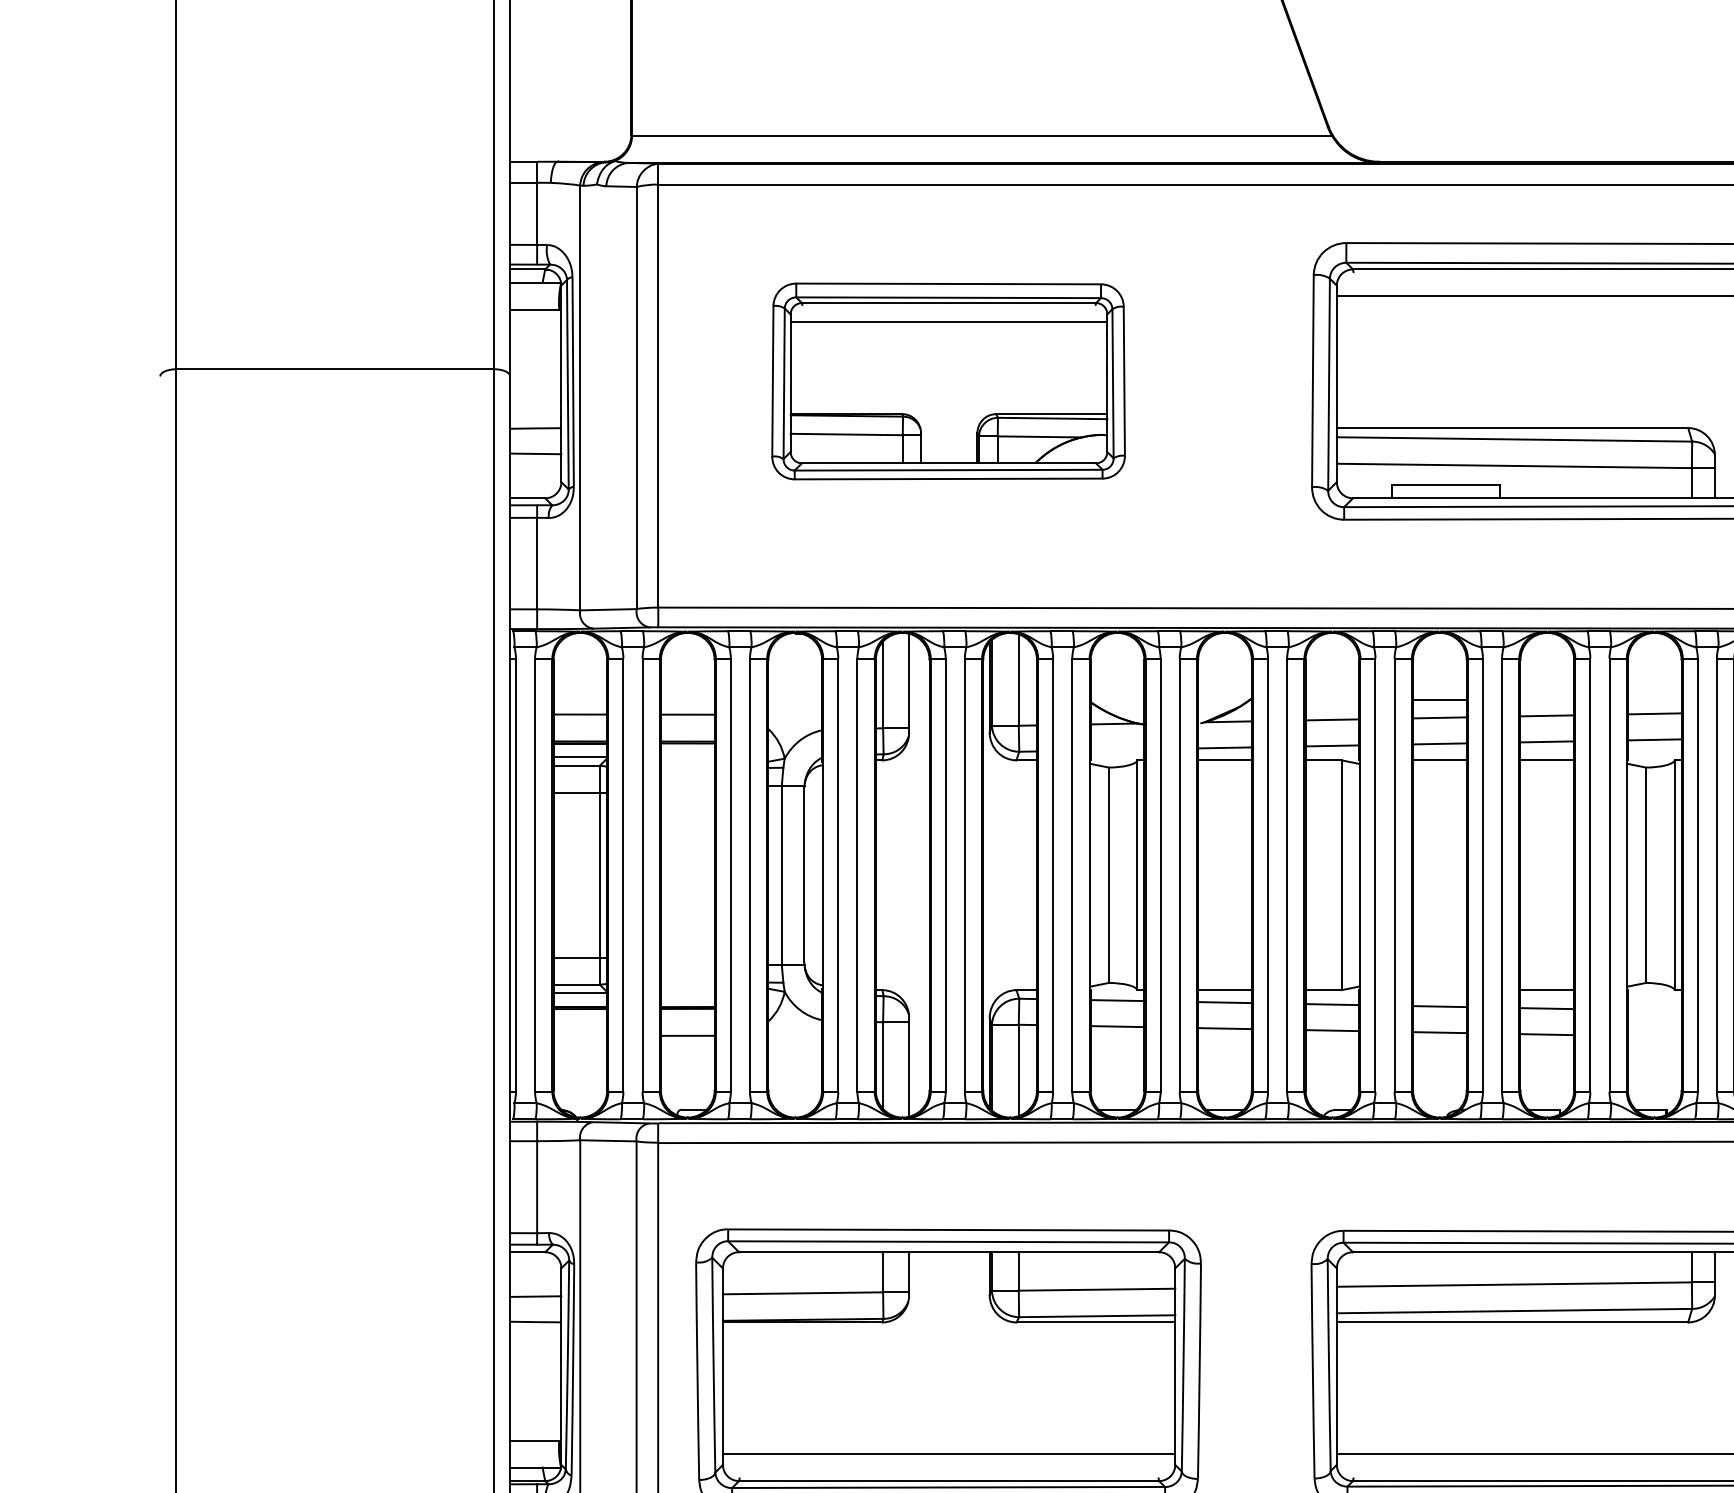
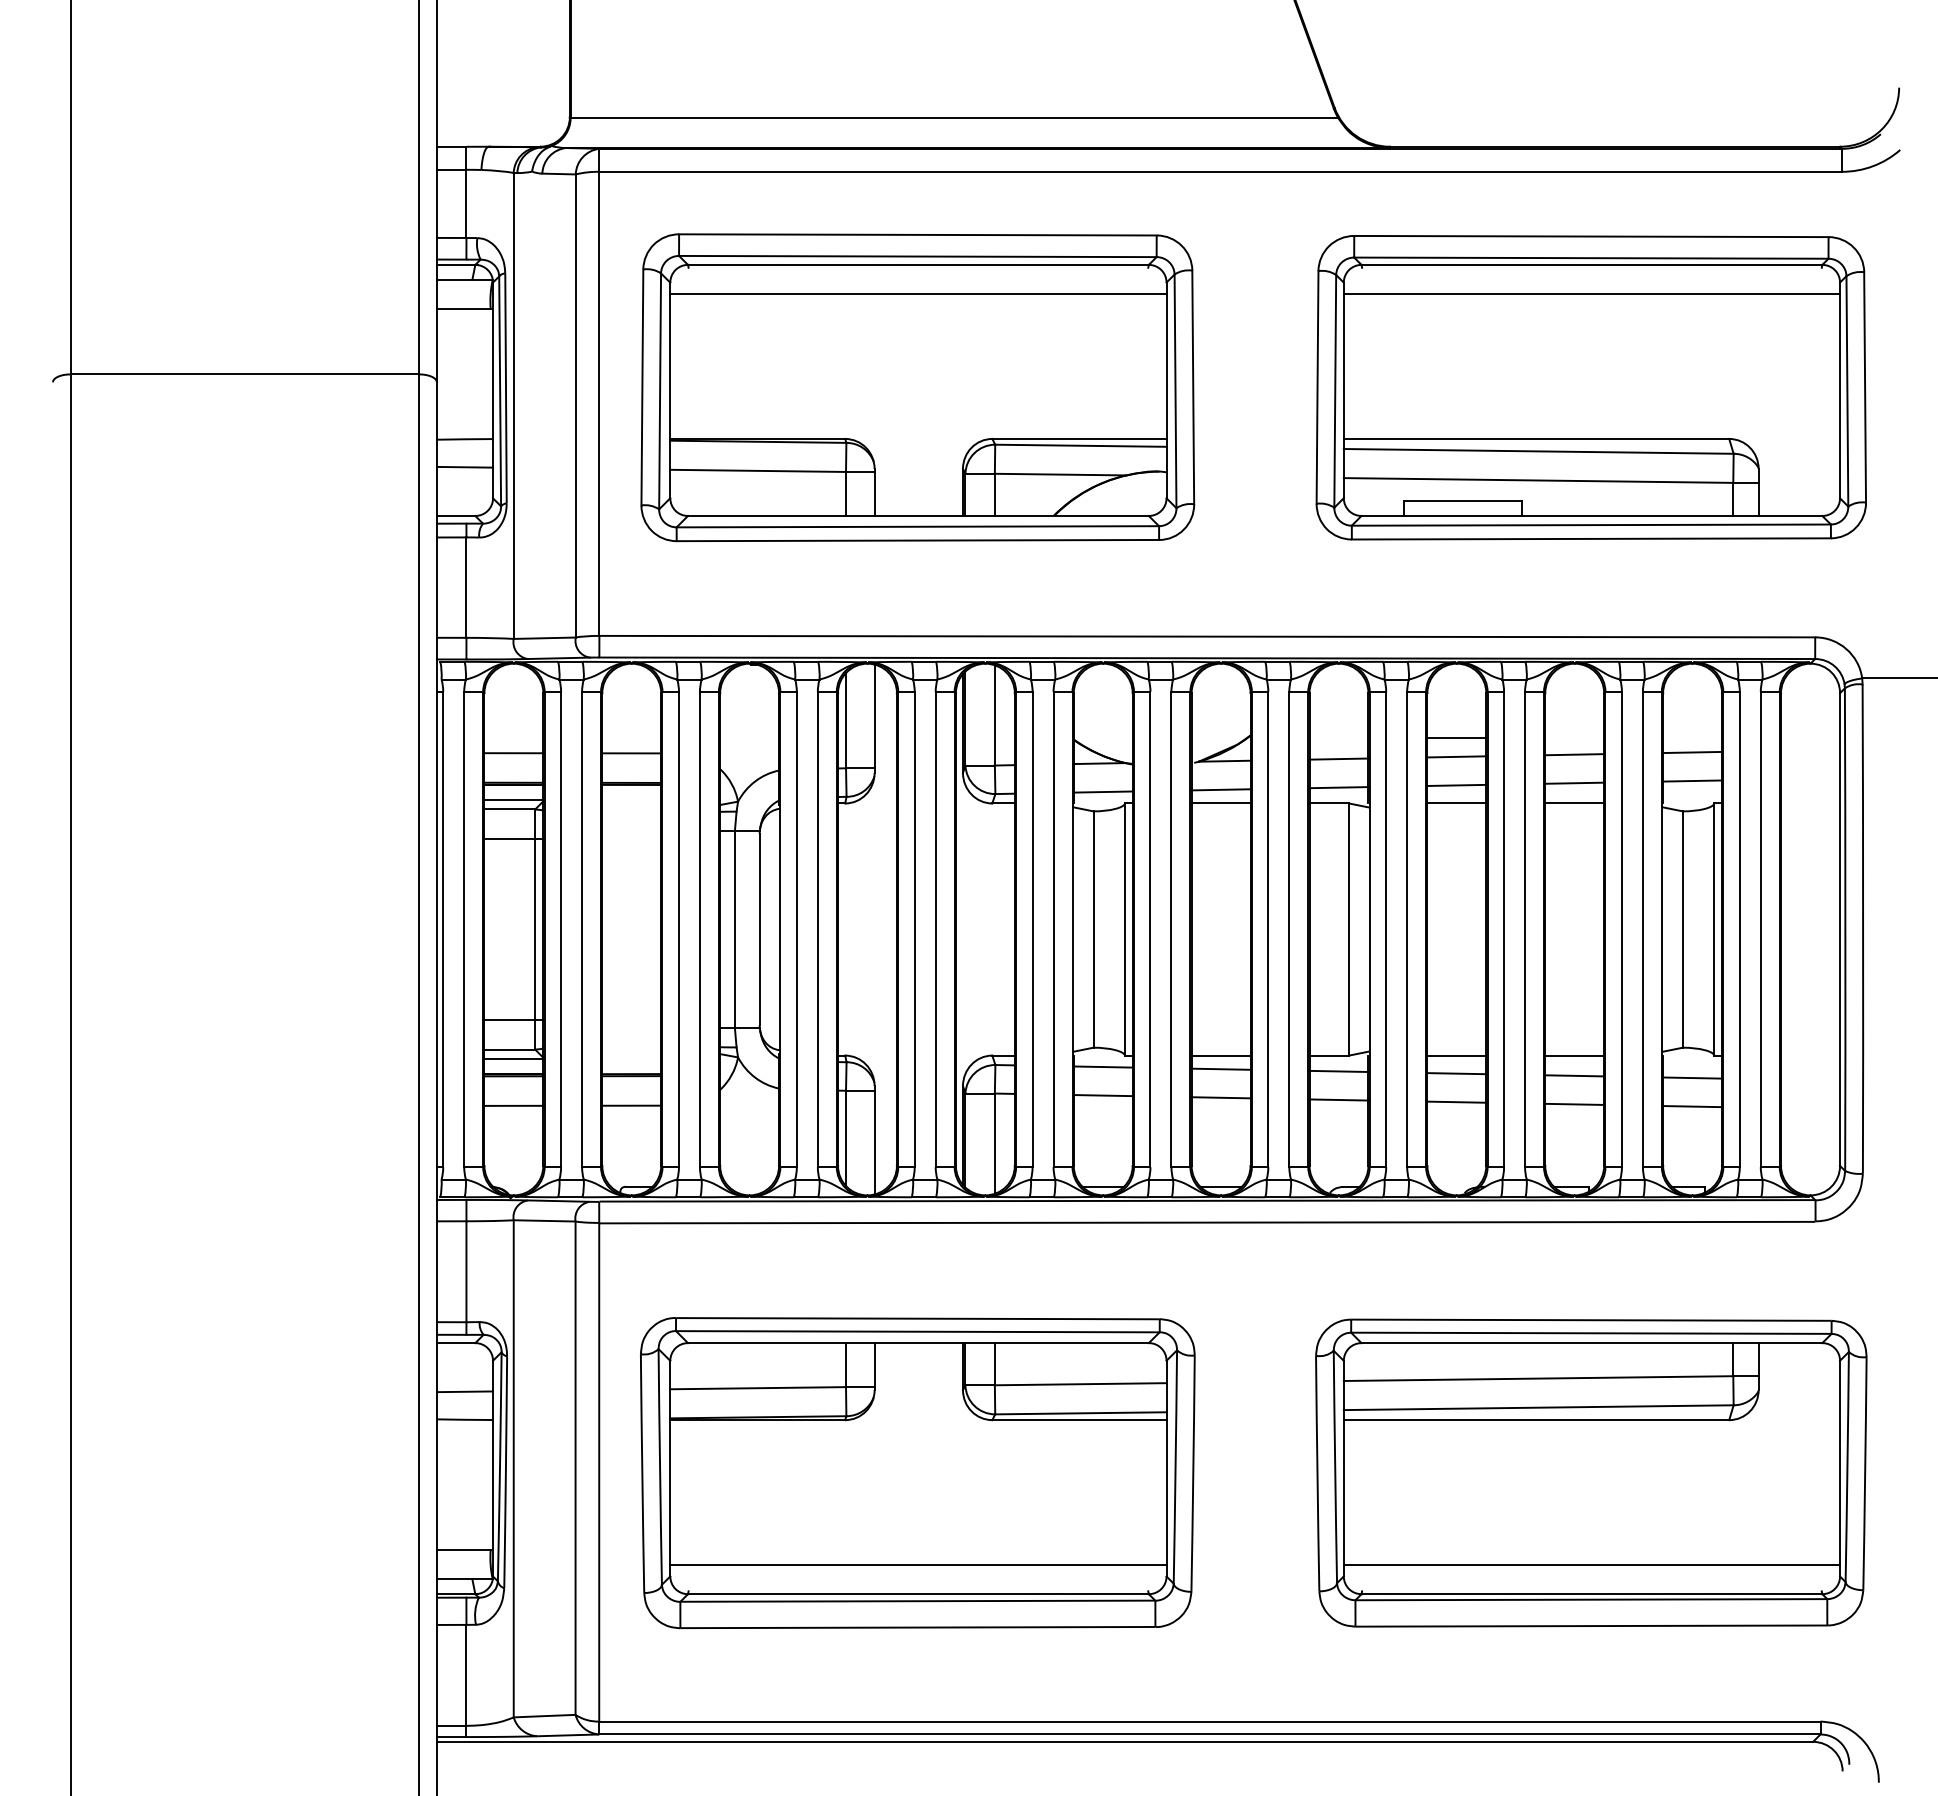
part: (948, 381) -> (917, 387), size x1.43
line: (1116, 749) -> (1102, 791), added
line: (1439, 990) -> (1456, 1055), added
line: (1654, 1010) -> (1692, 1077), added
line: (580, 1035) -> (513, 1105), added
line: (1654, 1036) -> (1692, 1106), added

